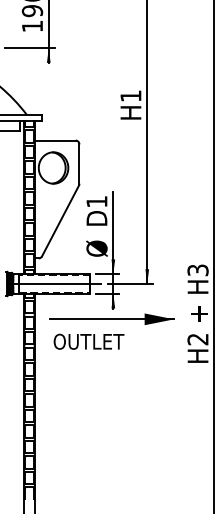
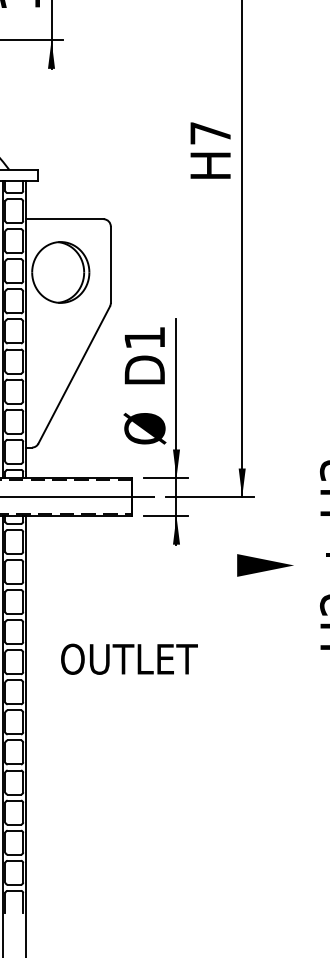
text: (130, 95) -> (209, 132), H1 -> H7
line: (111, 319) -> (172, 565), removed
text: (88, 341) -> (128, 658), moved

